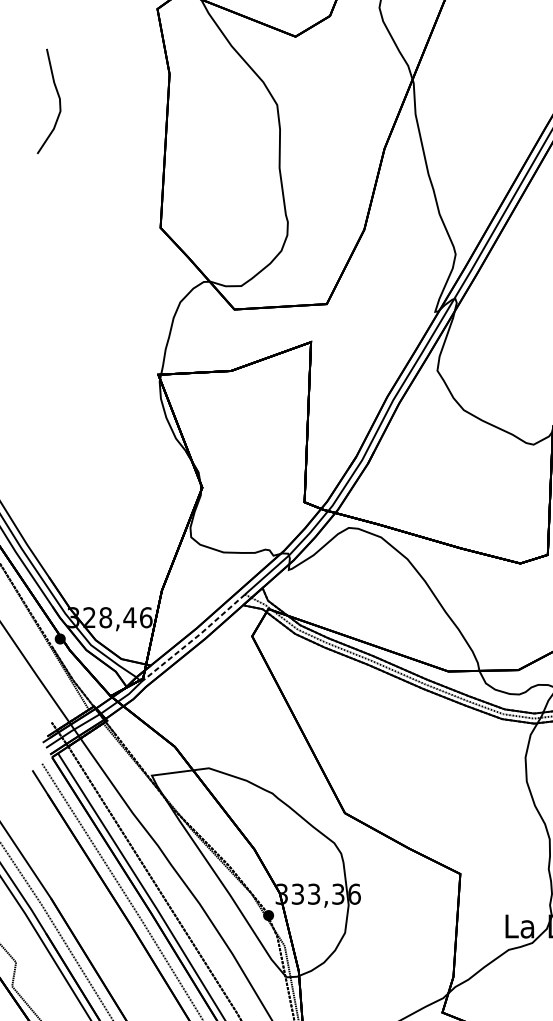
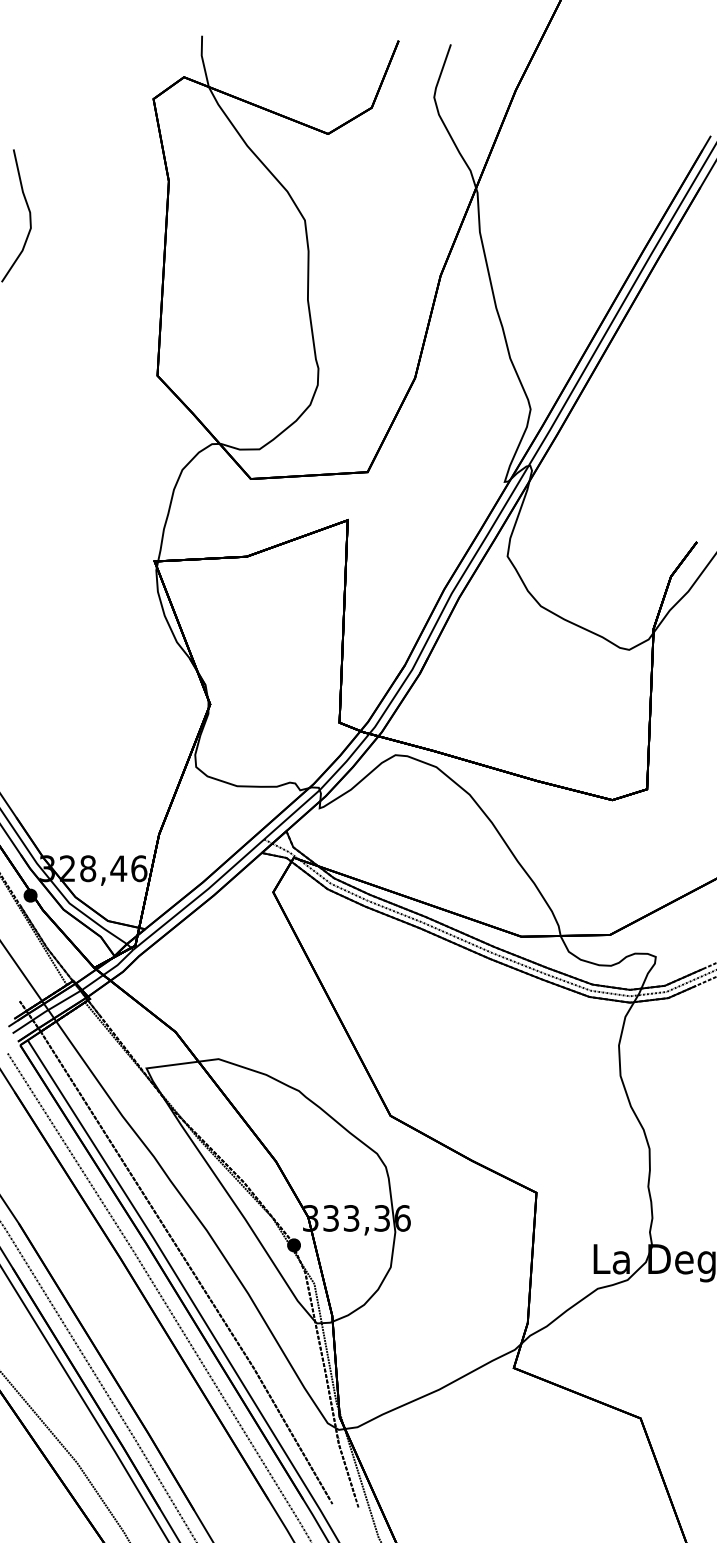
line: (194, 638) -> (200, 895), dashed -> solid

